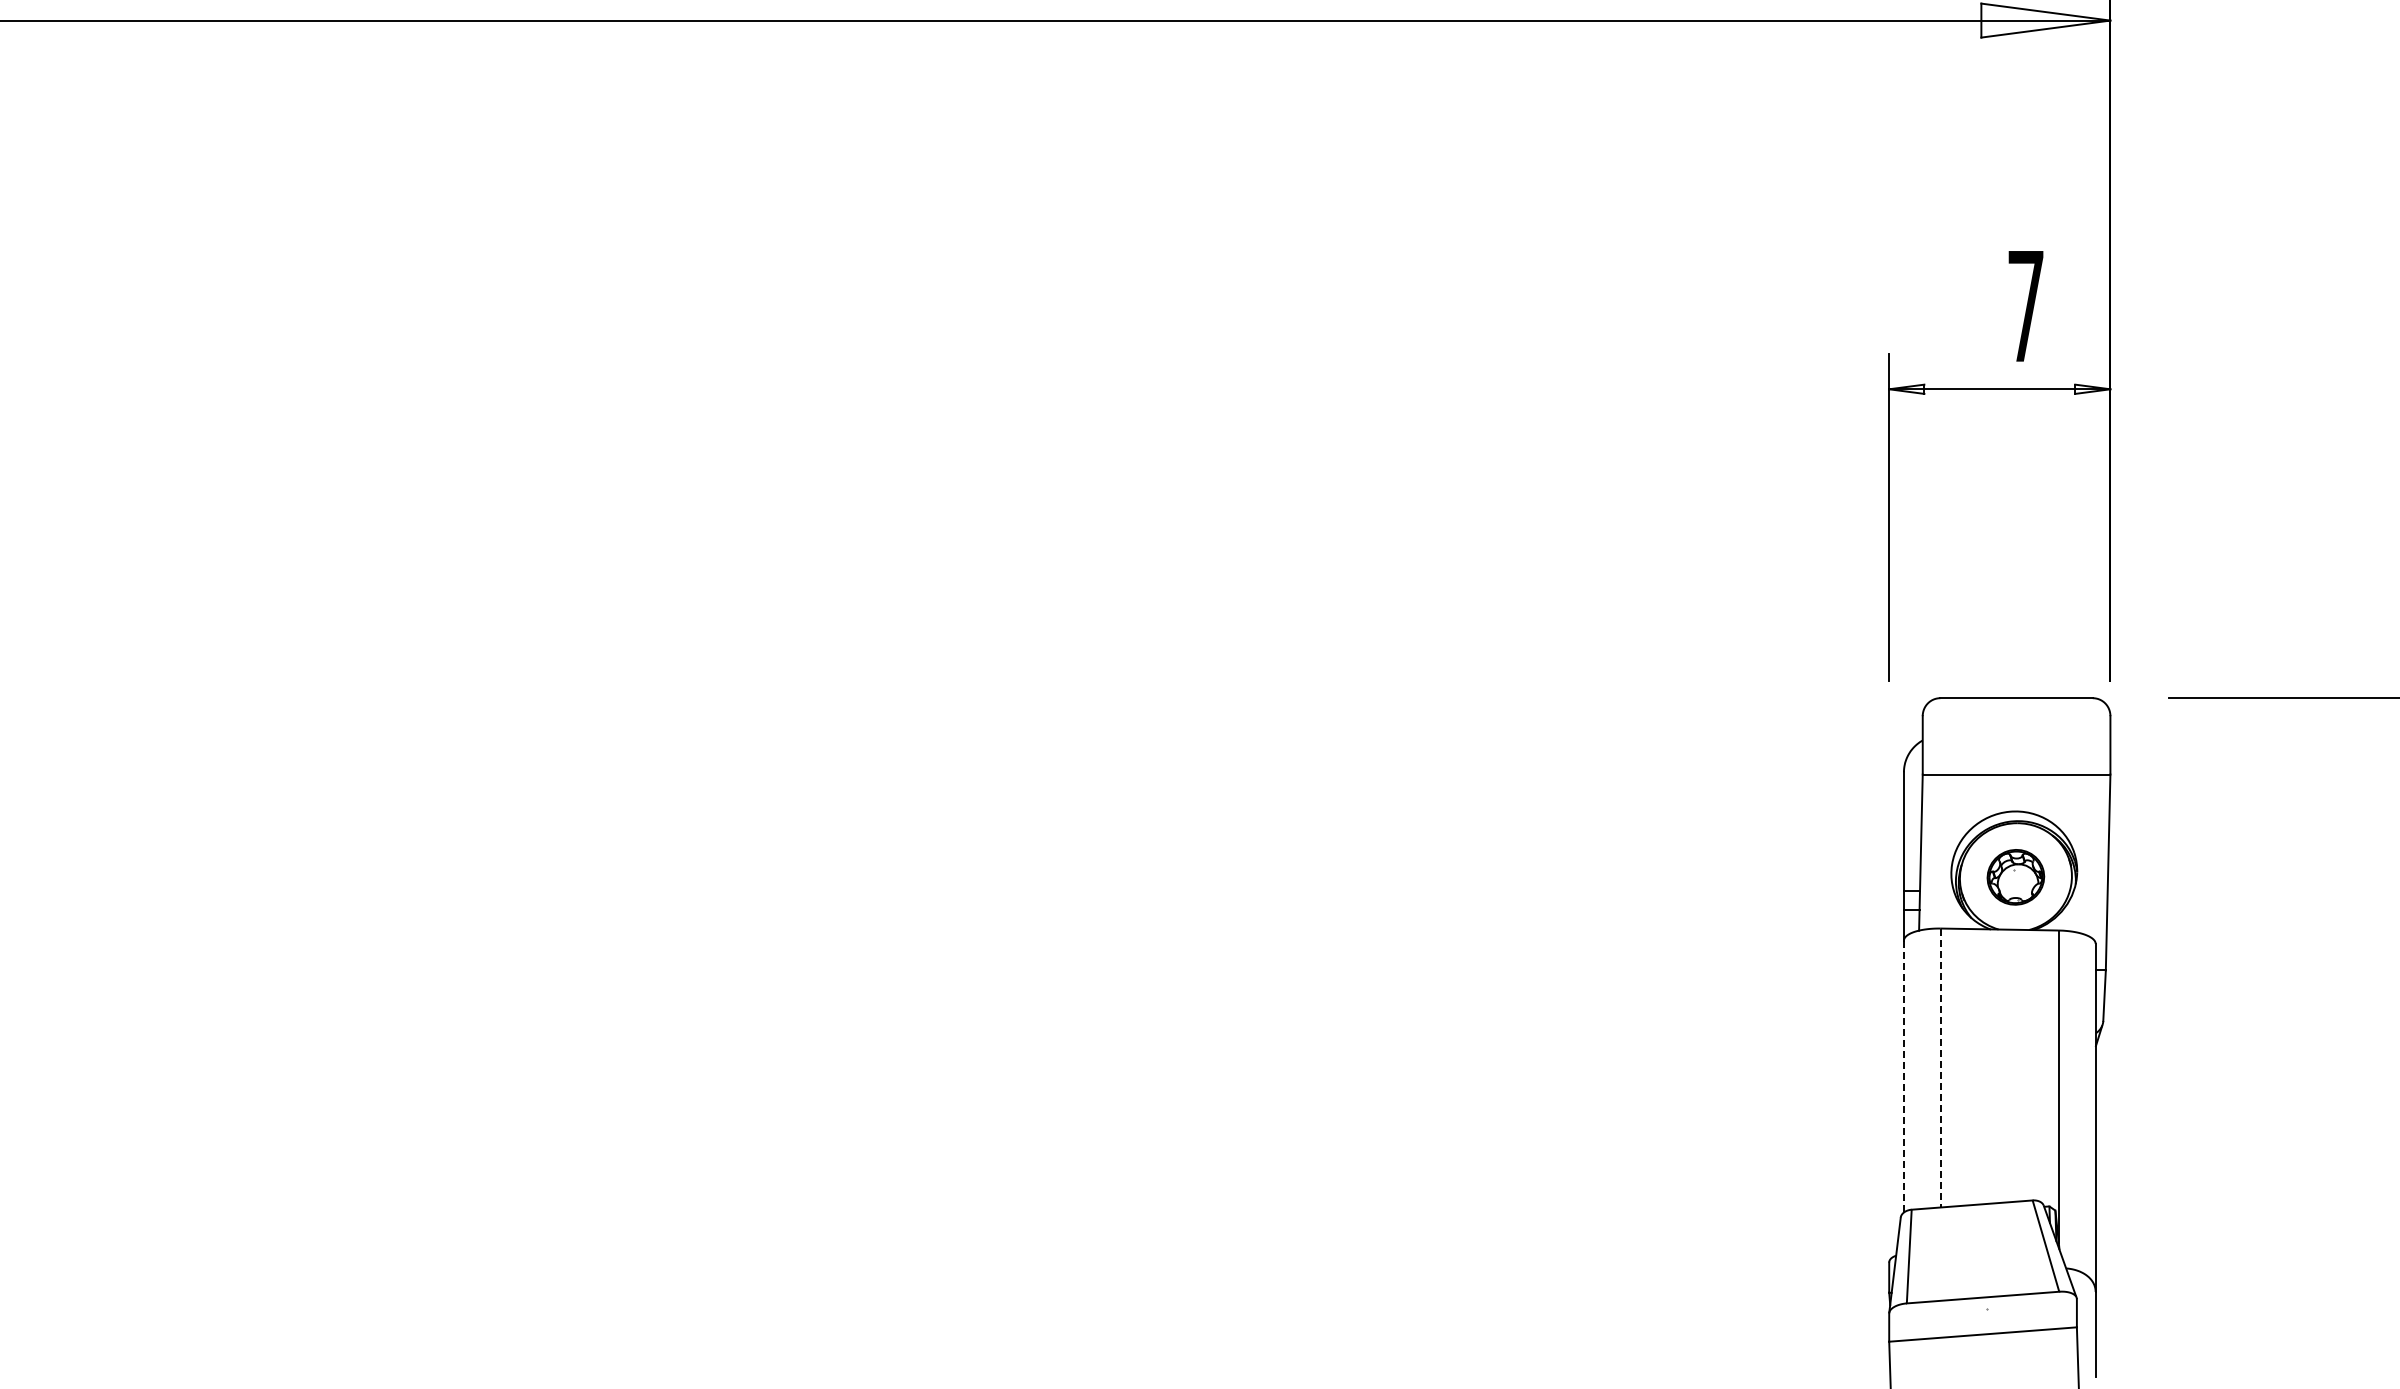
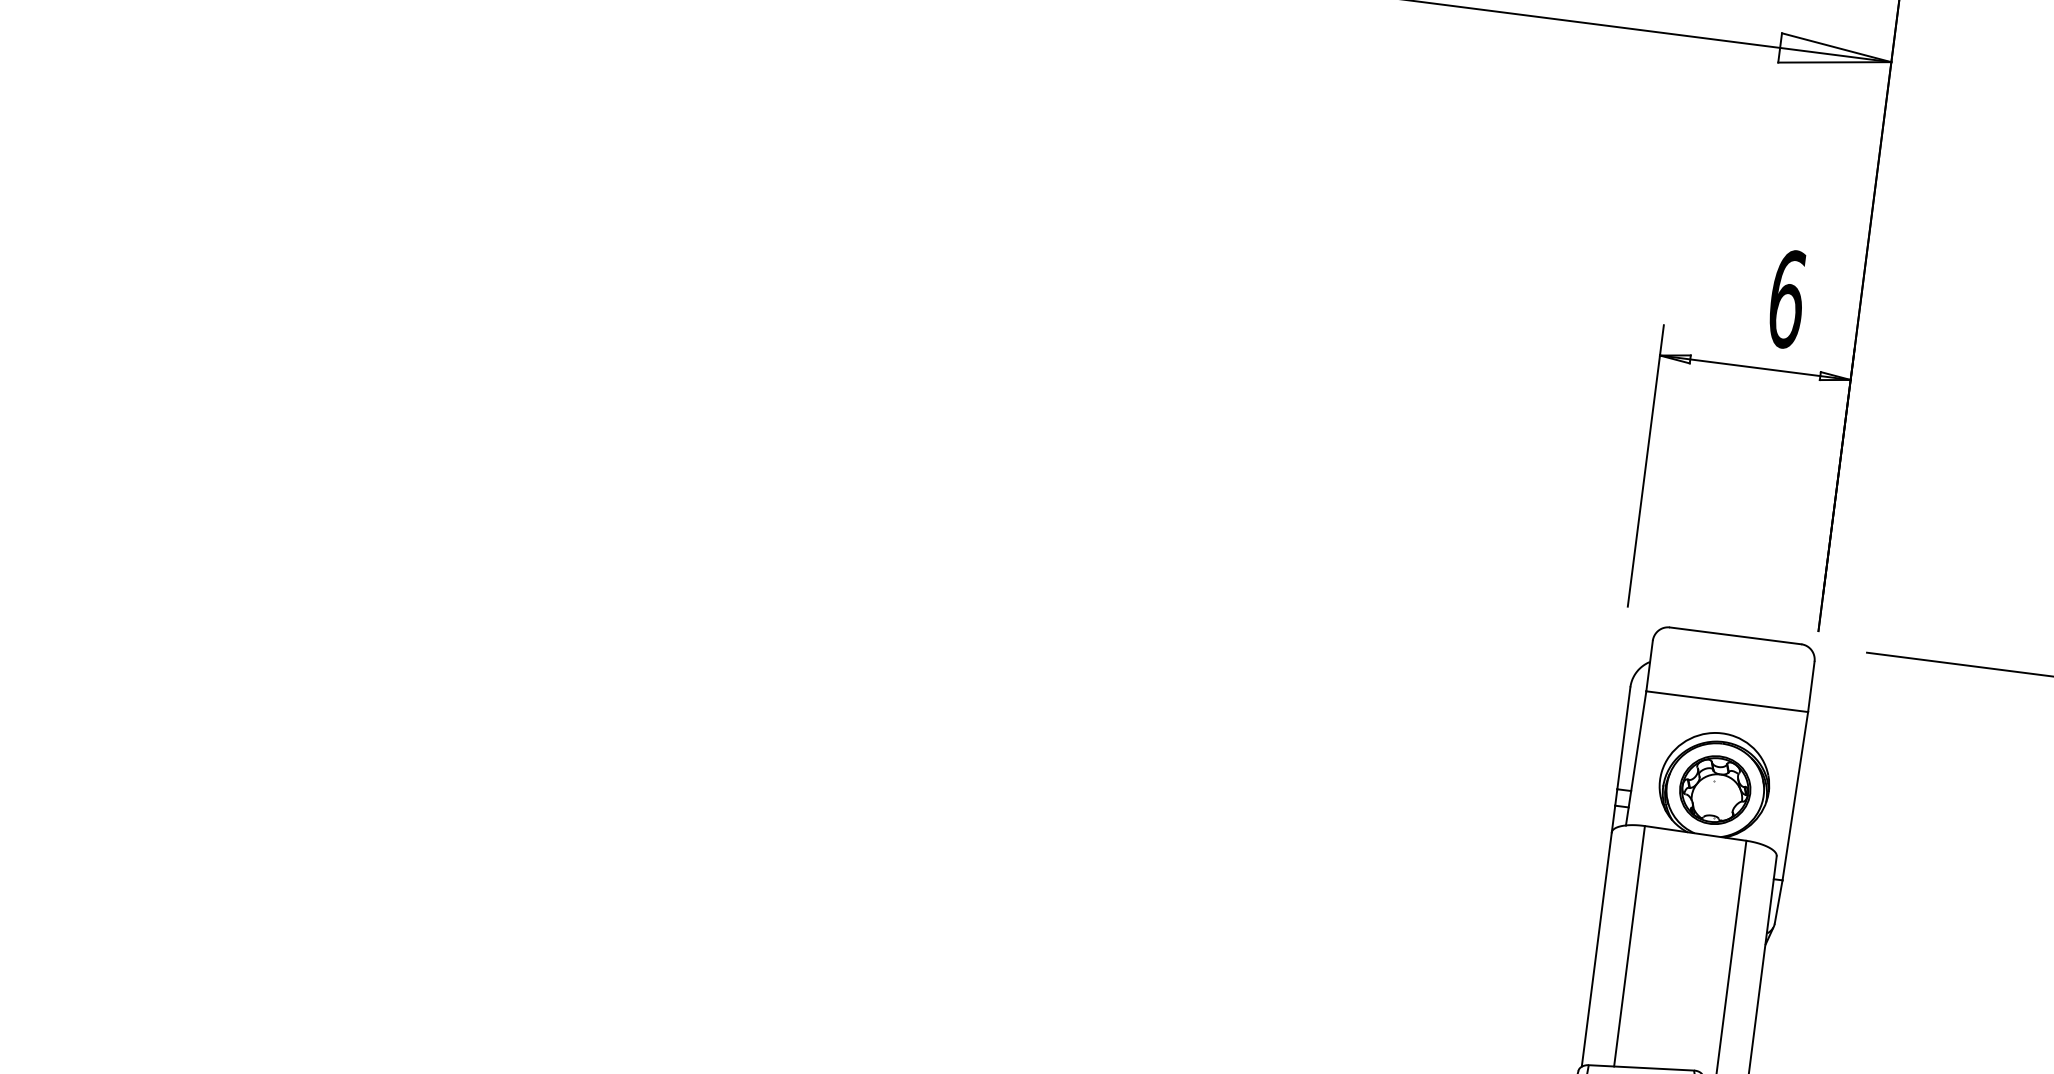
text: (2026, 306) -> (1787, 299), 7 -> 6
part: (2015, 877) -> (1714, 790), size x1.43
line: (1940, 1068) -> (1629, 946), dashed -> solid
line: (1903, 1076) -> (1596, 949), dashed -> solid

